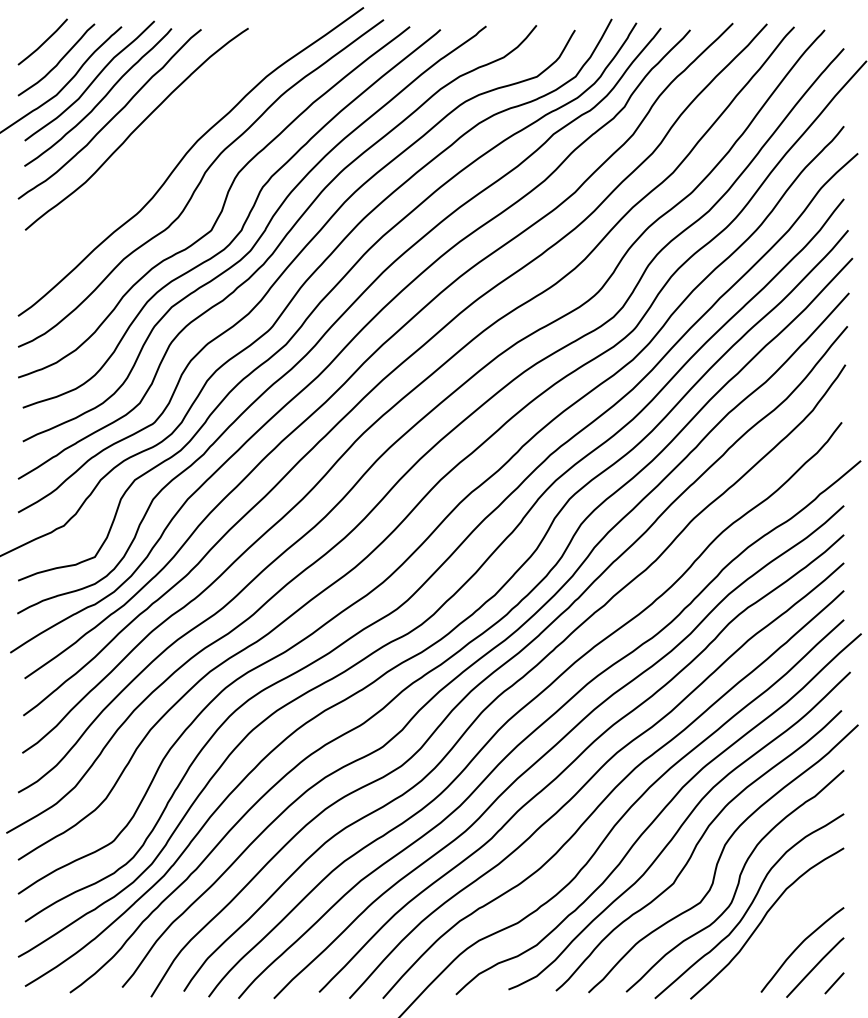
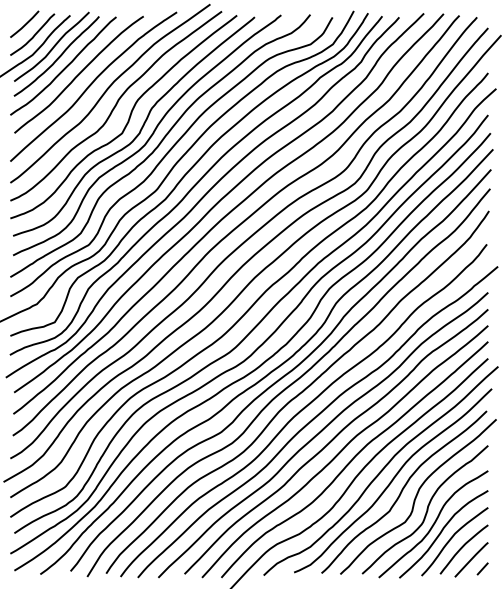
curve: (160, 146) -> (92, 84), added
curve: (782, 930) -> (452, 538), added

